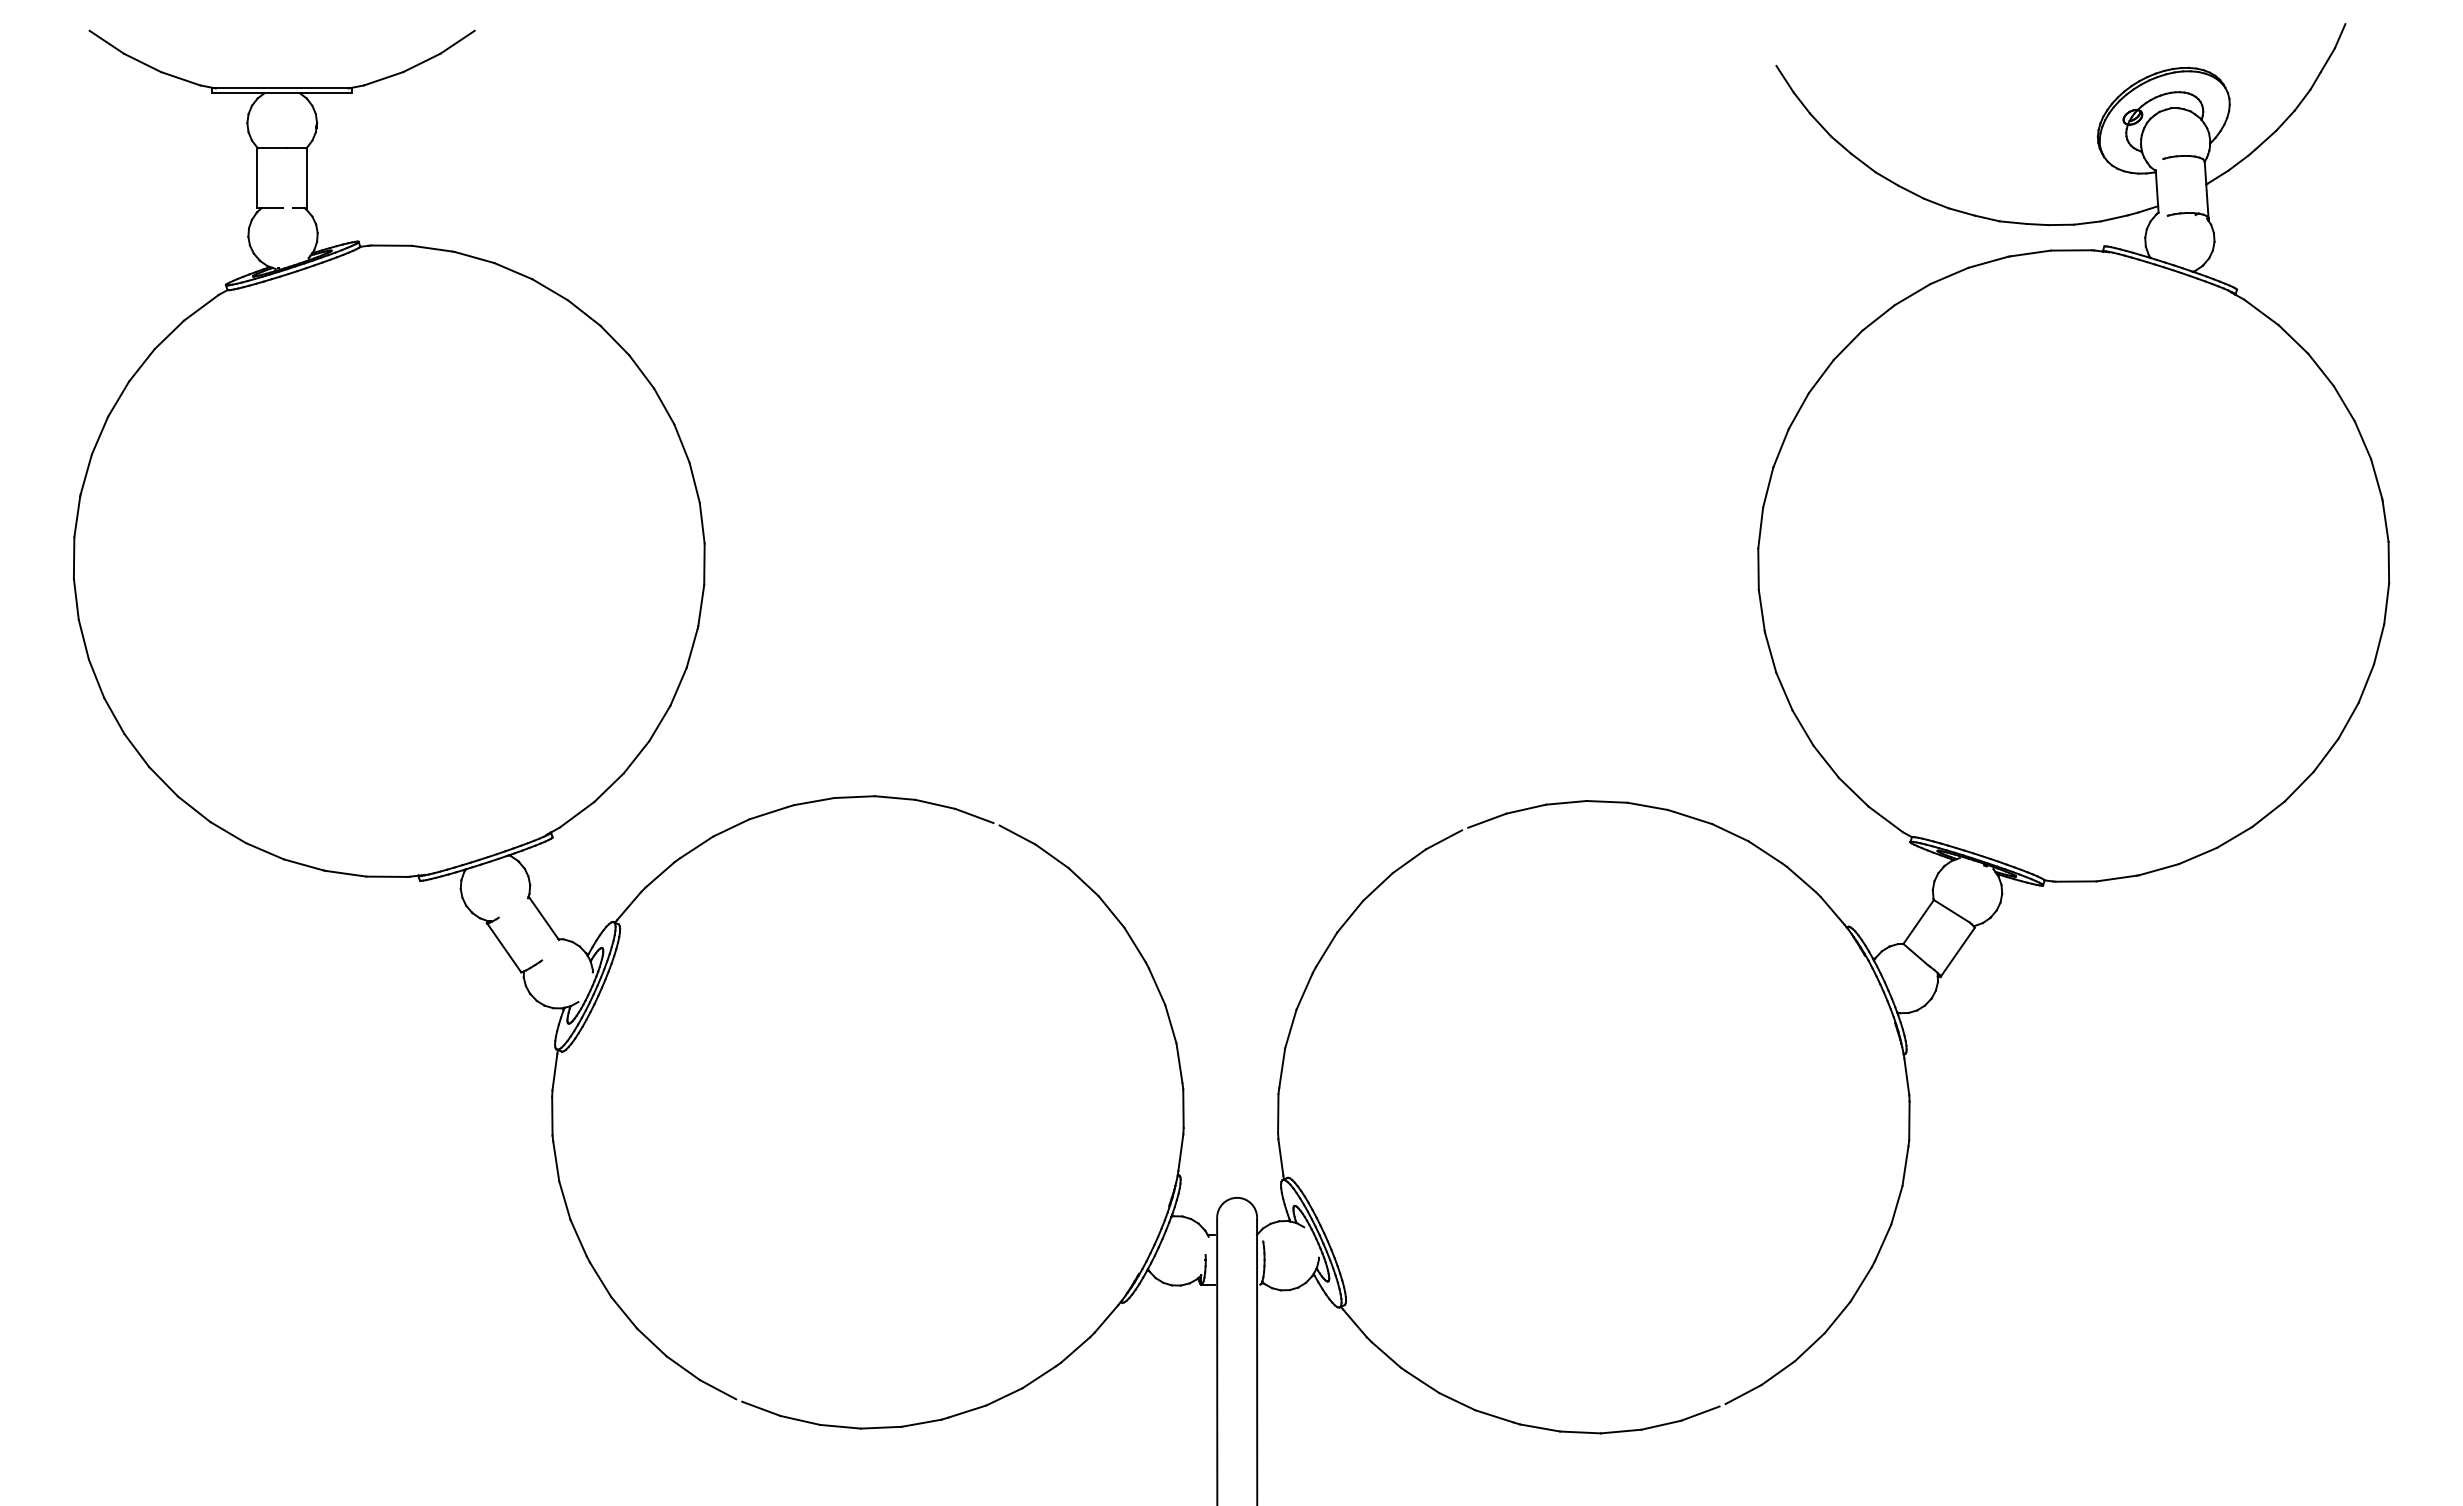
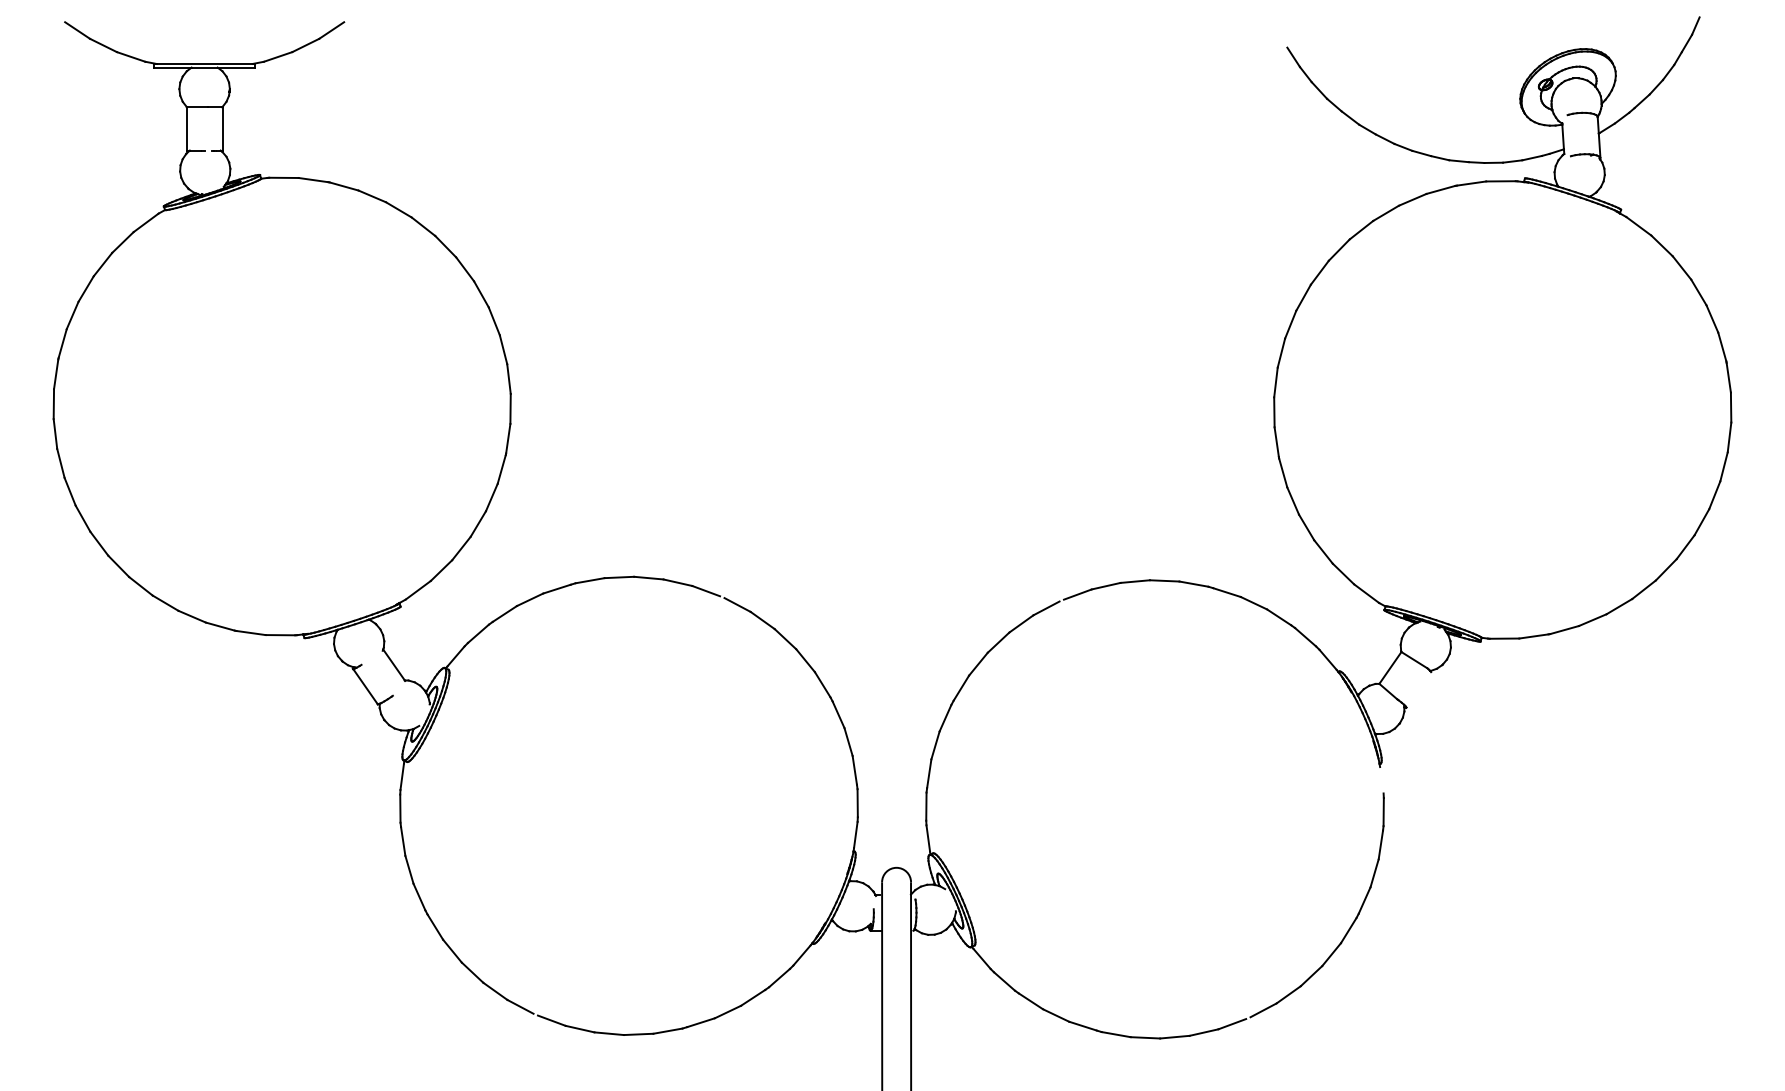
line: (1957, 951) -> (1418, 689), removed
line: (1906, 1076) -> (1381, 779), removed

